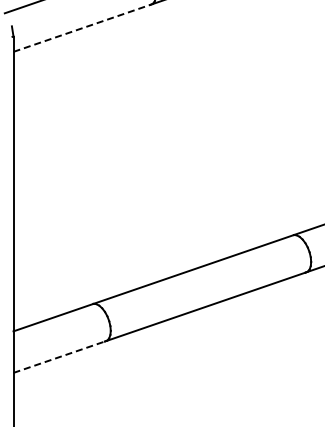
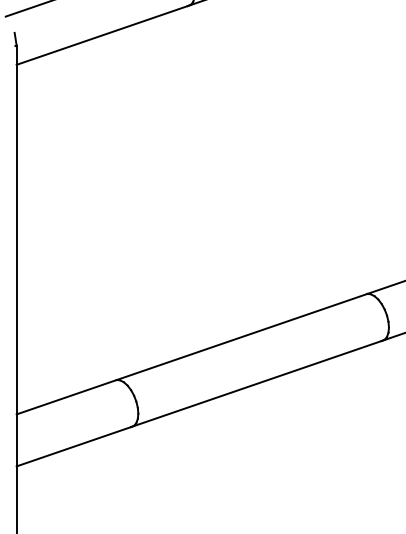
line: (82, 28) -> (102, 35), dashed -> solid
line: (59, 357) -> (74, 447), dashed -> solid

